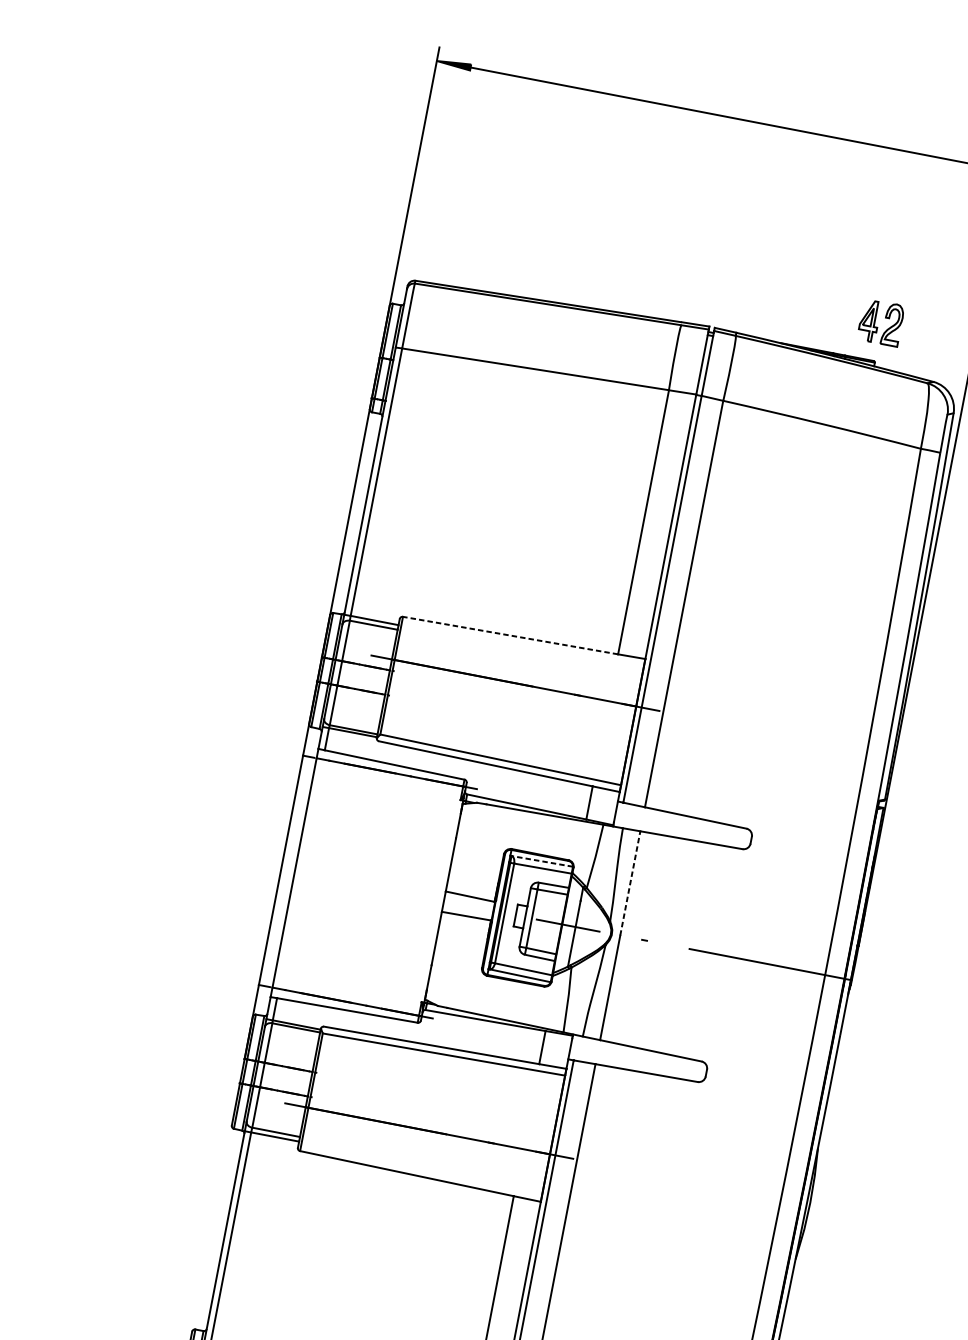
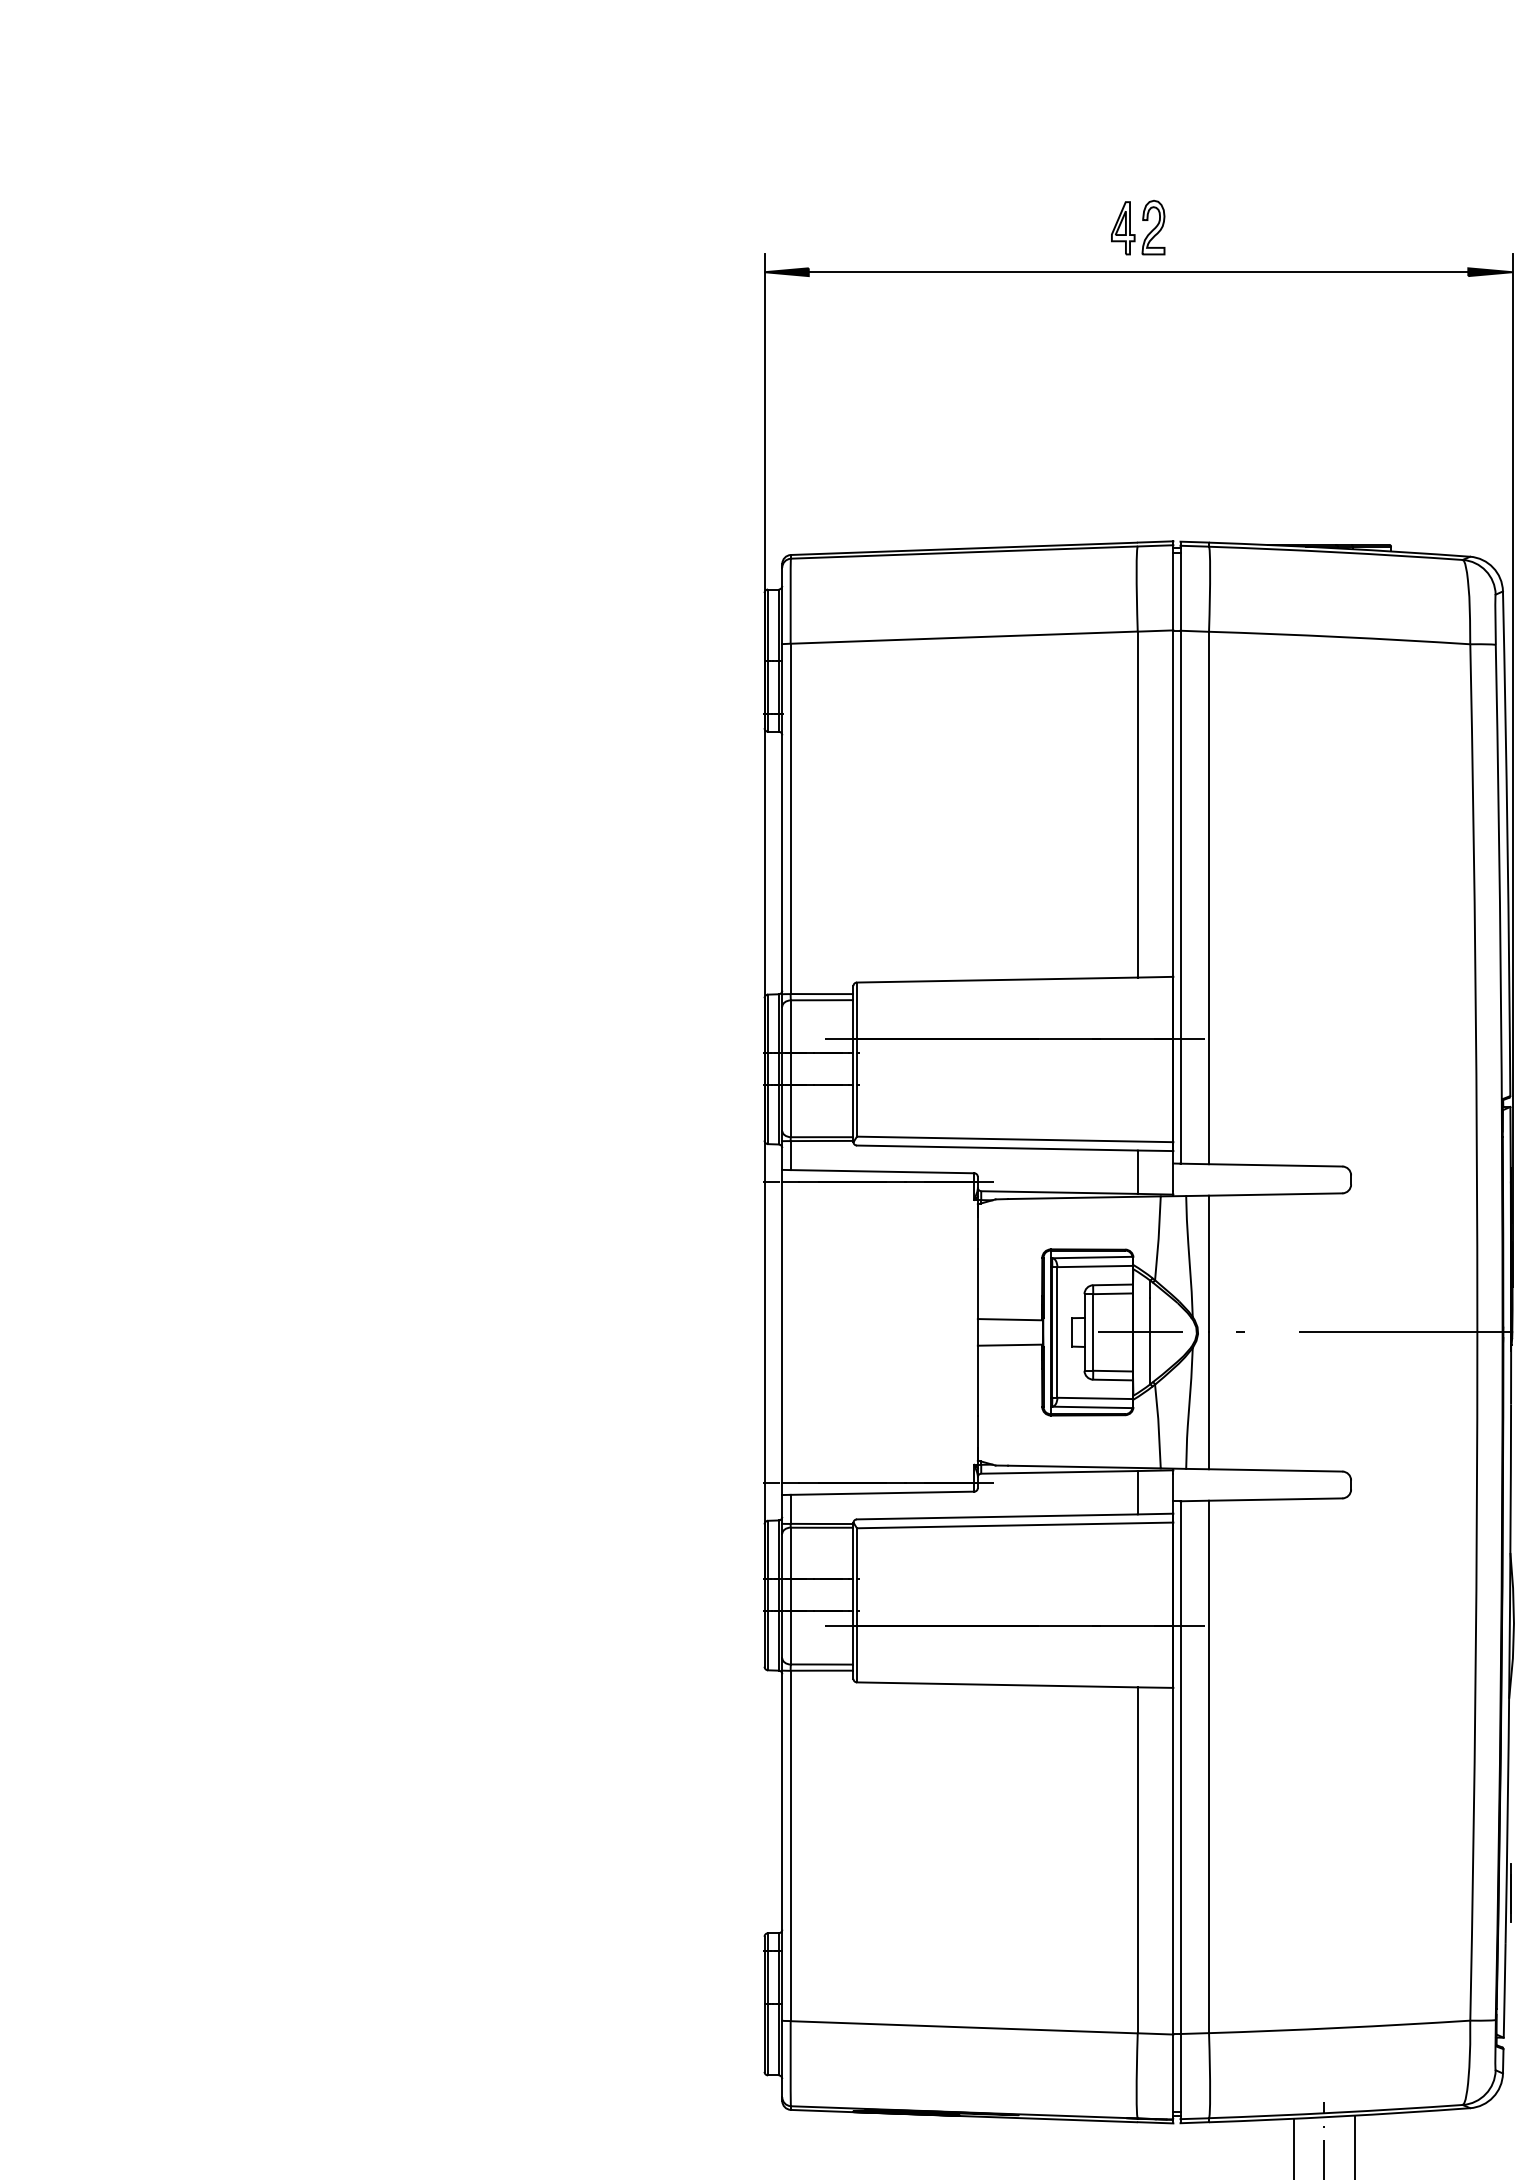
part: (877, 327) -> (1135, 234), moved
line: (509, 635) -> (996, 980), dashed -> solid
line: (541, 861) -> (1091, 1257), dashed -> solid
line: (630, 883) -> (1208, 1263), dashed -> solid

